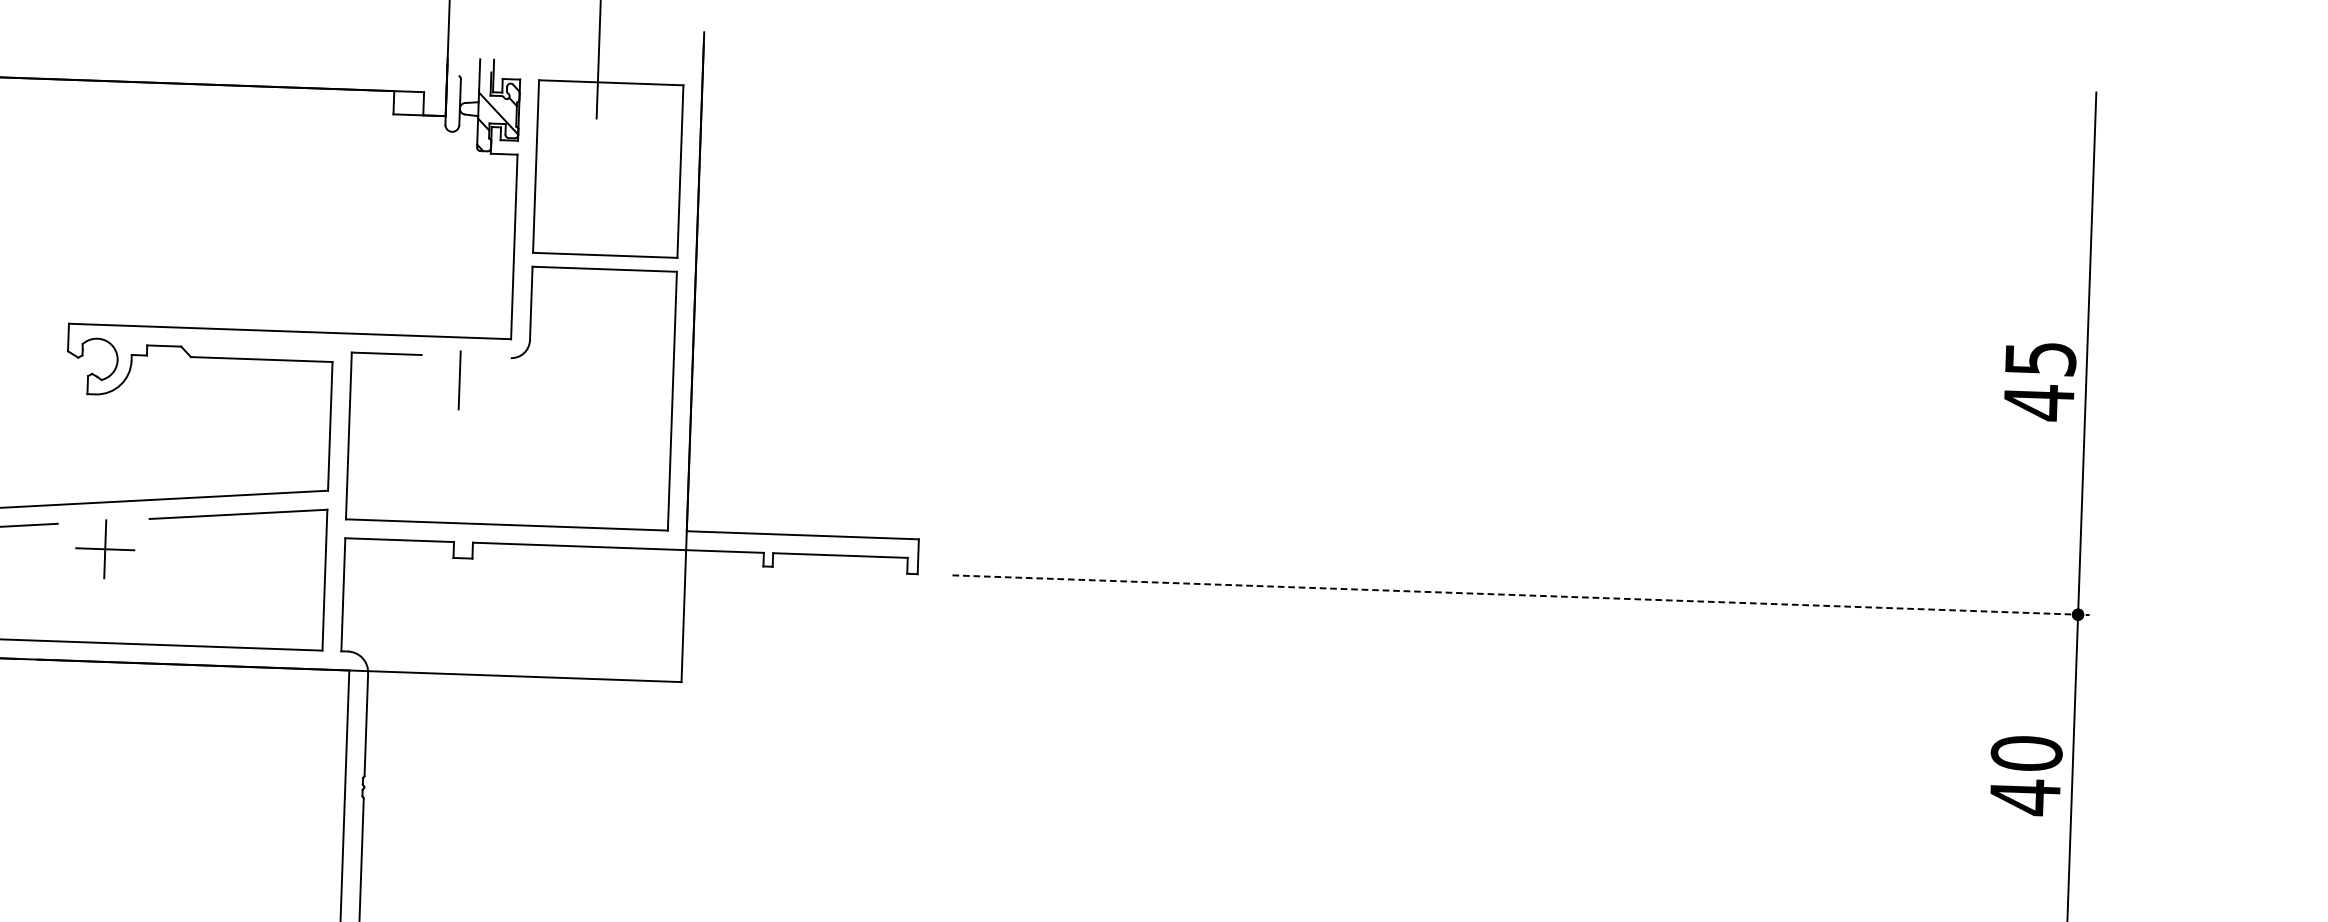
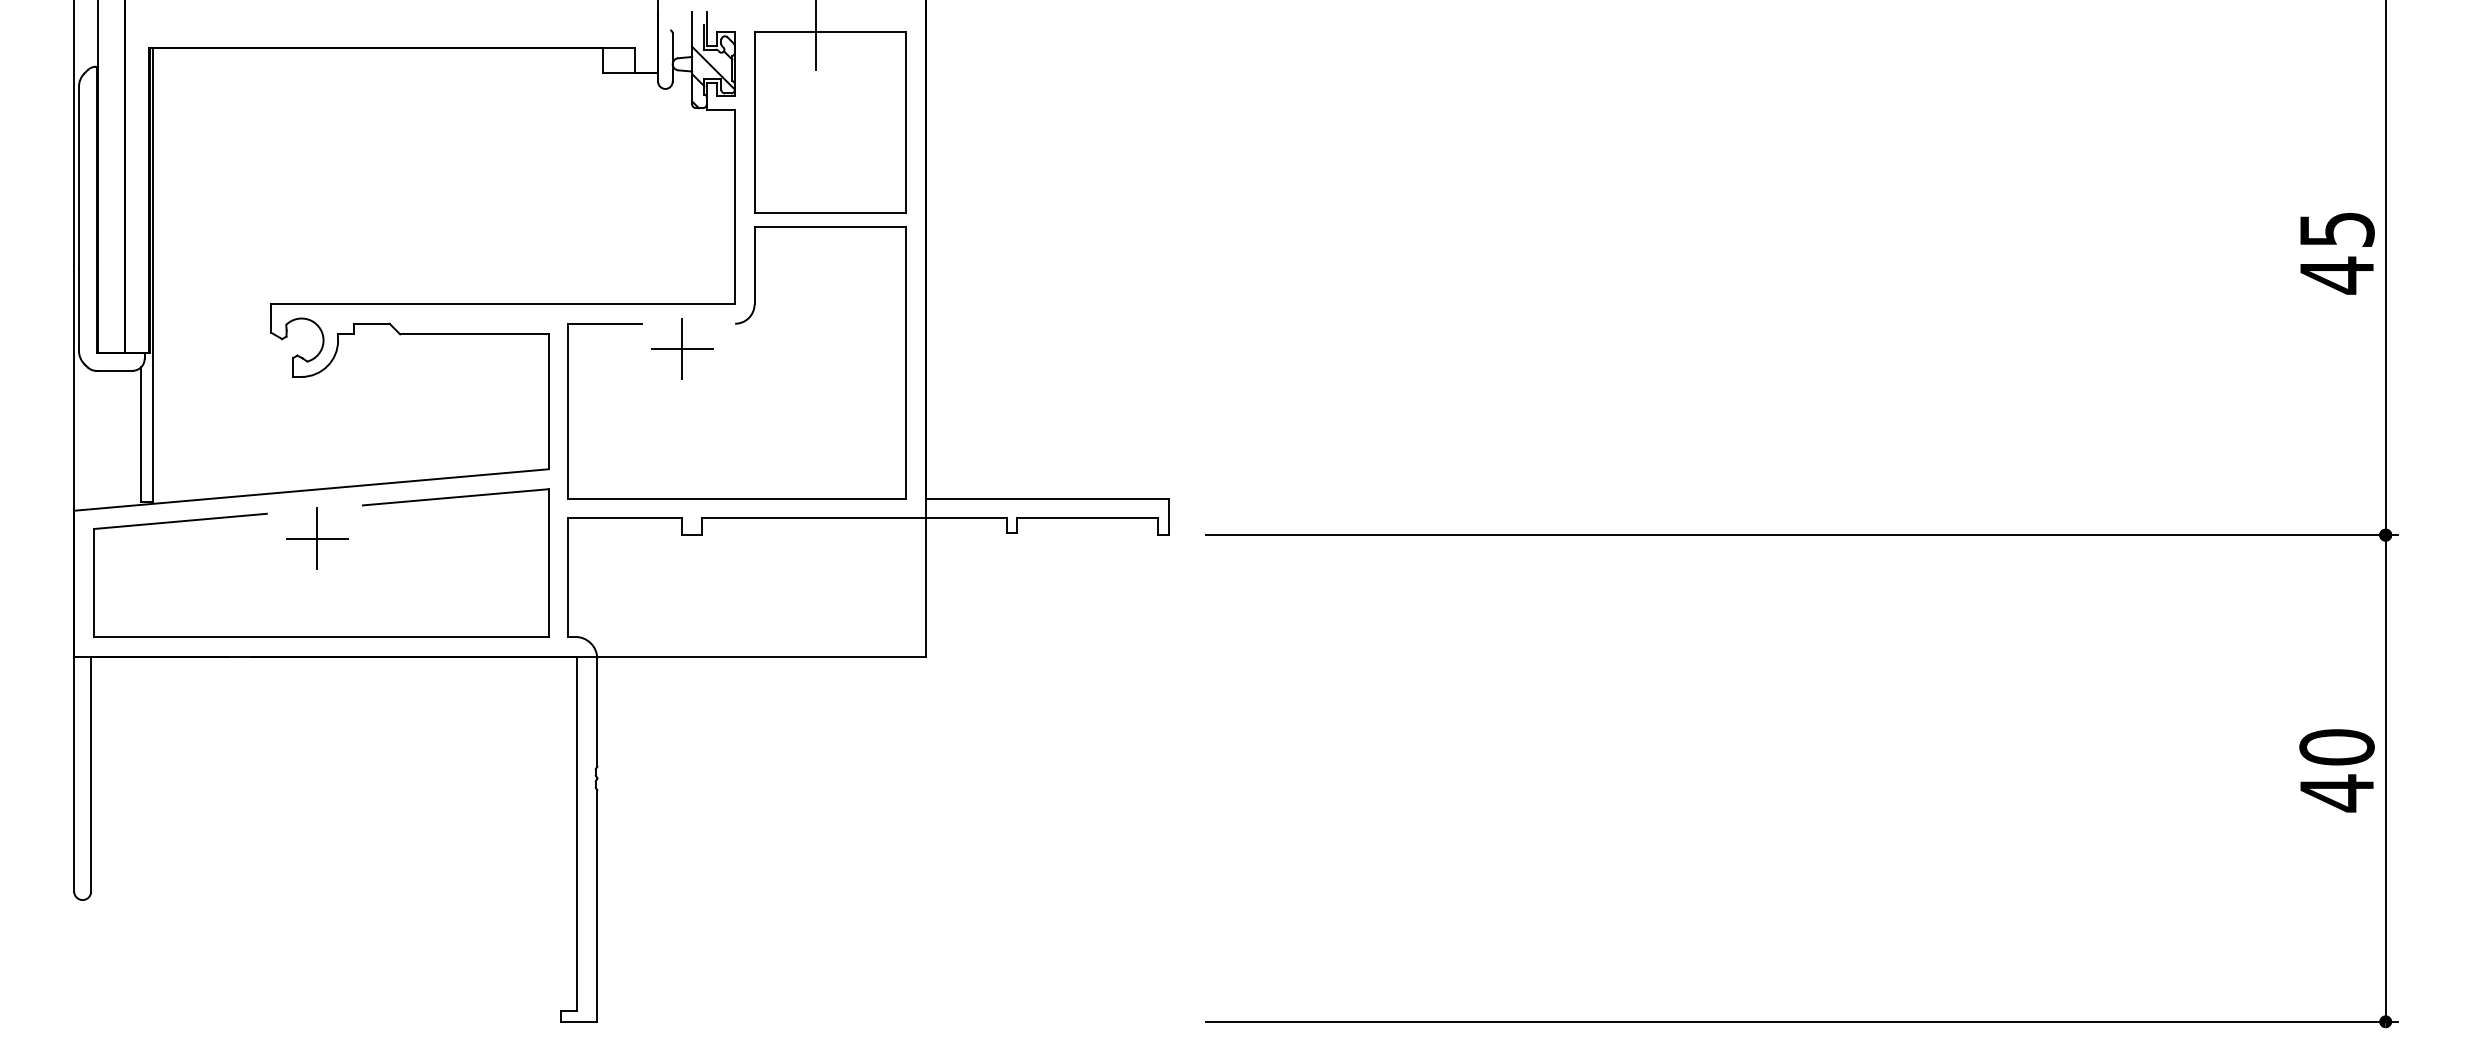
line: (459, 379) -> (682, 348), added
text: (2040, 381) -> (2337, 253), moved
line: (1521, 595) -> (1802, 535), dashed -> solid
text: (2025, 775) -> (2336, 770), moved

